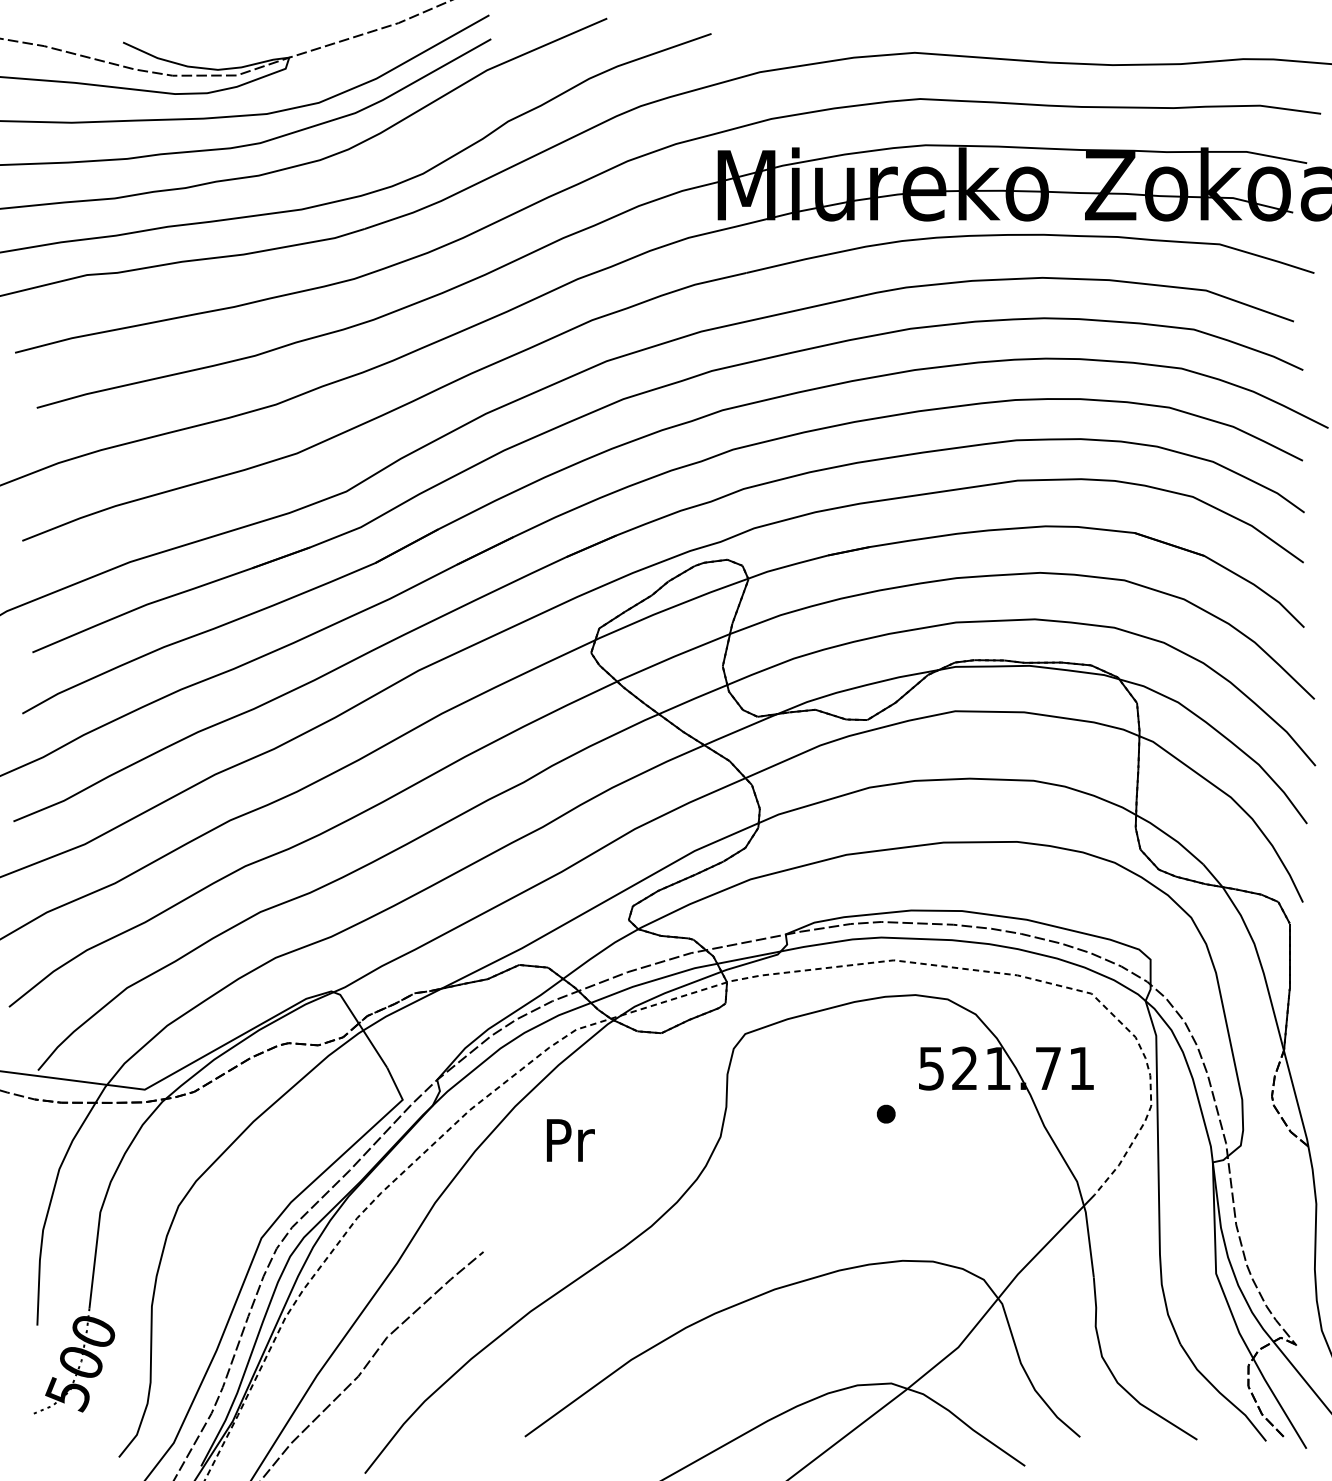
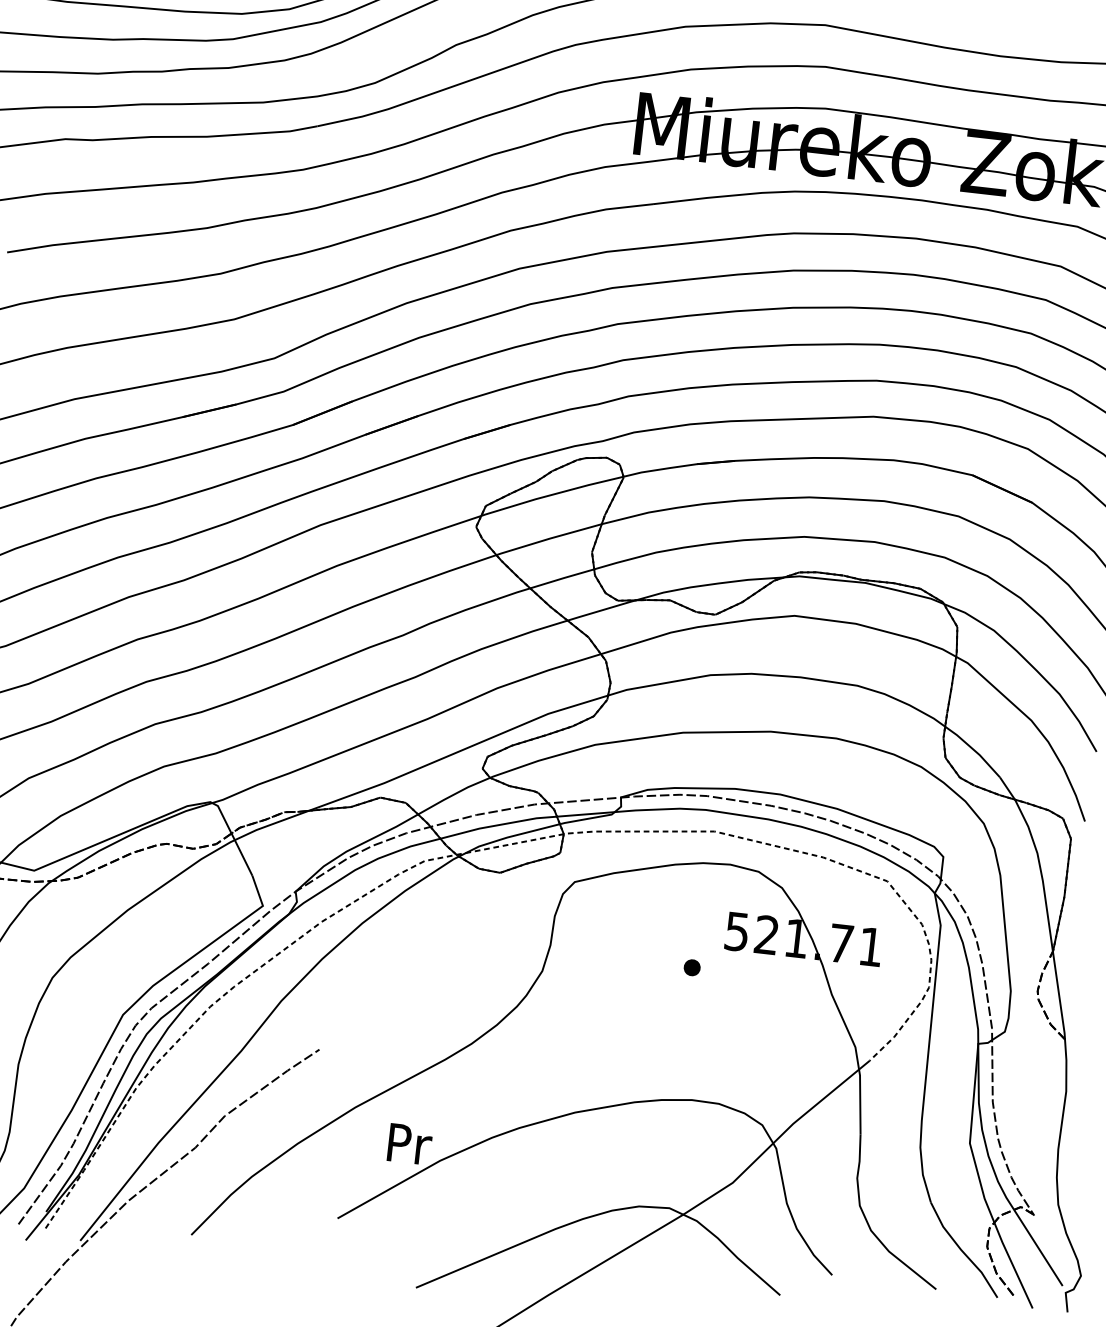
text: (570, 1140) -> (409, 1144), moved

